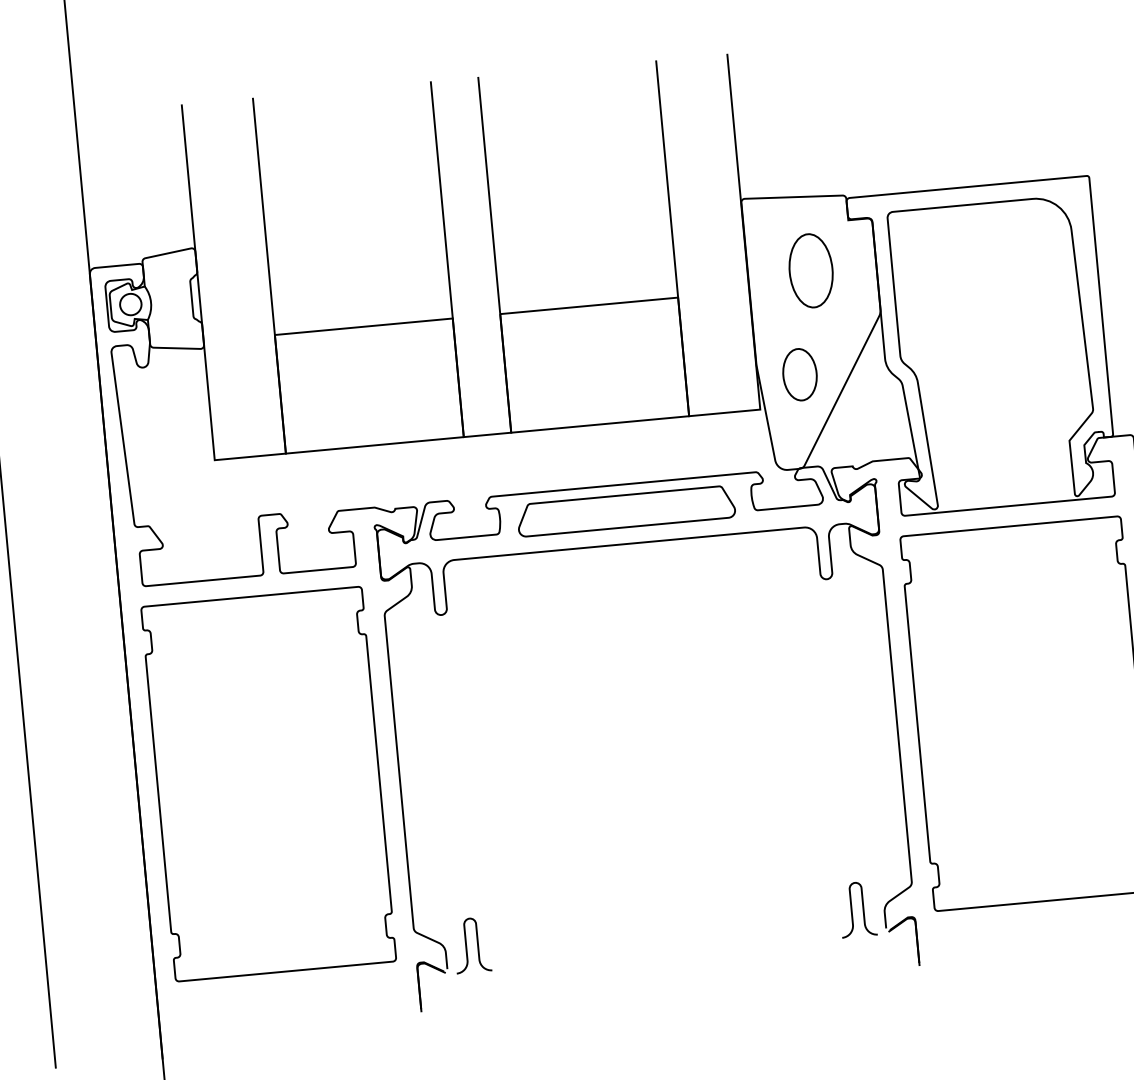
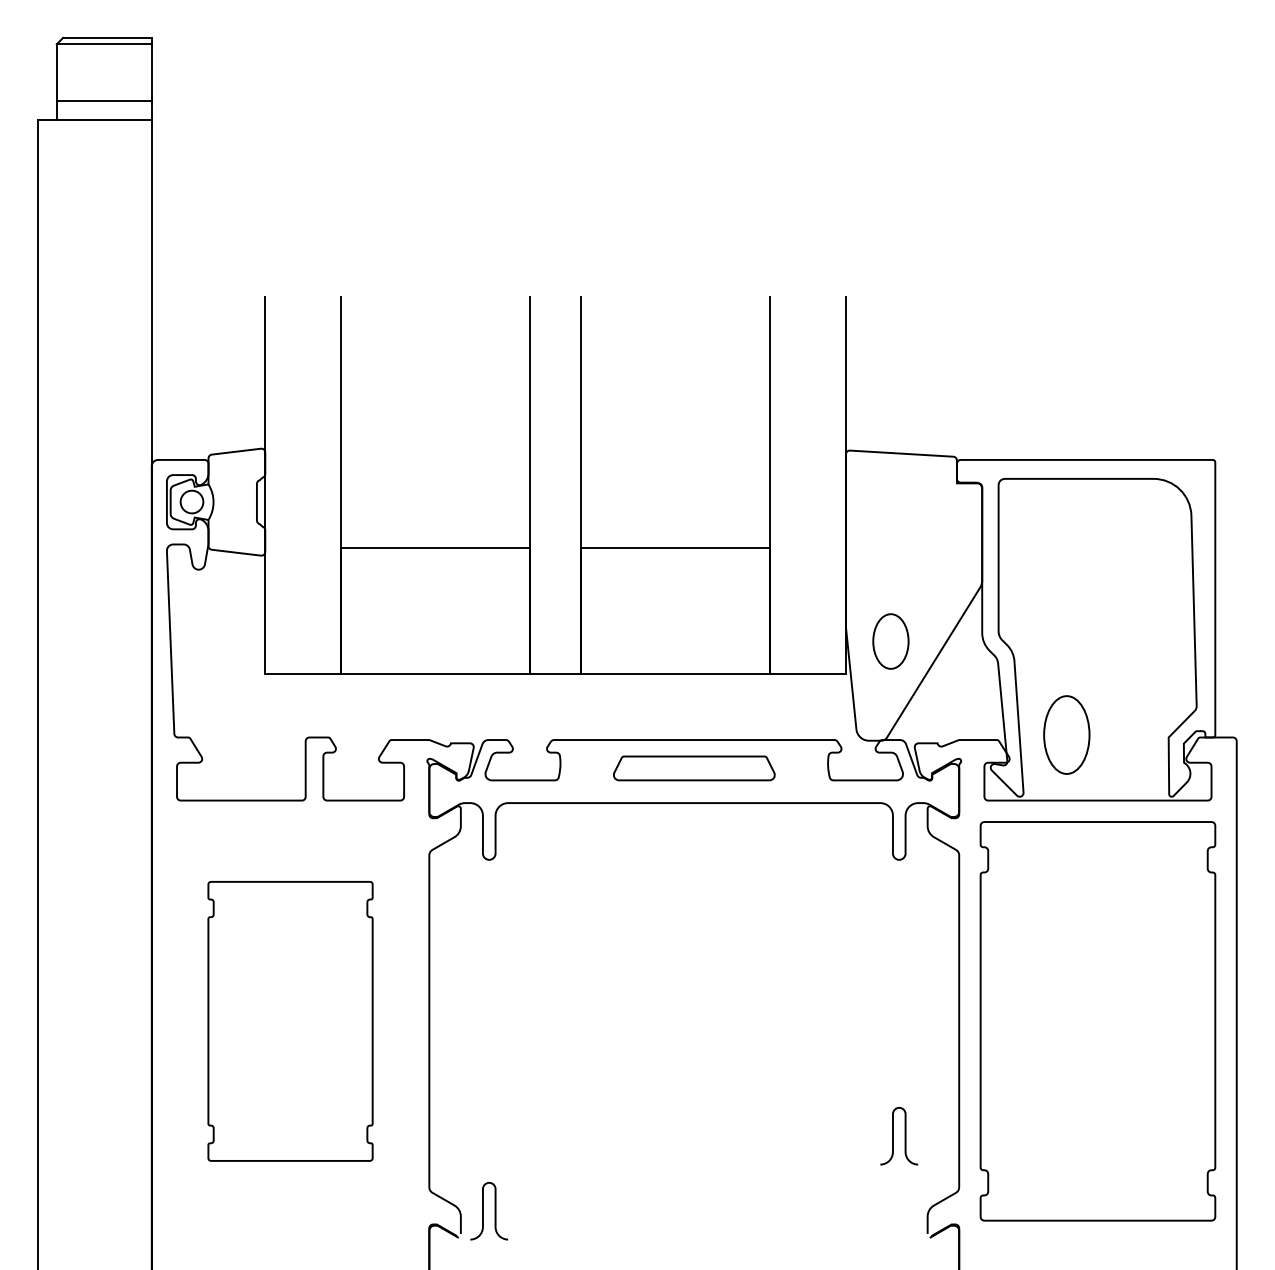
part: (810, 270) -> (1066, 734), moved
part: (626, 511) -> (694, 768), size x0.7
part: (268, 784) -> (290, 1021), size x0.7
curve: (862, 909) -> (904, 1136), moved

